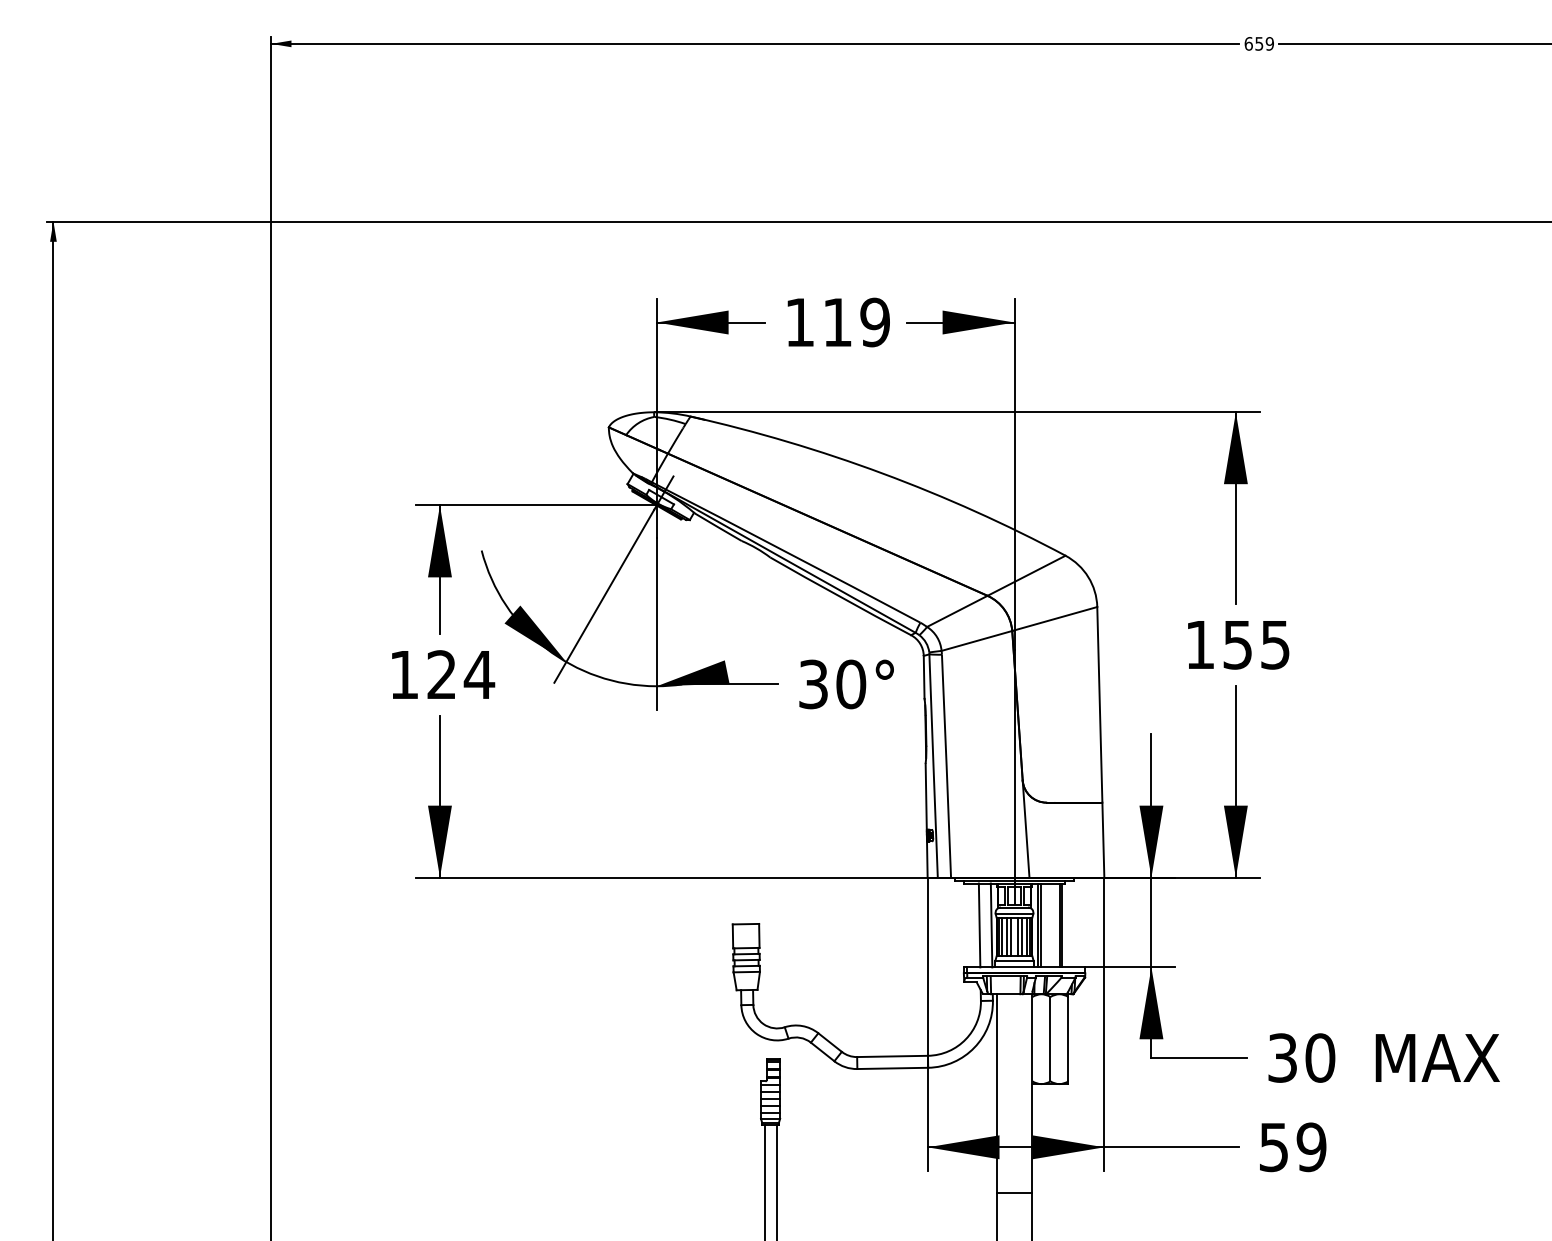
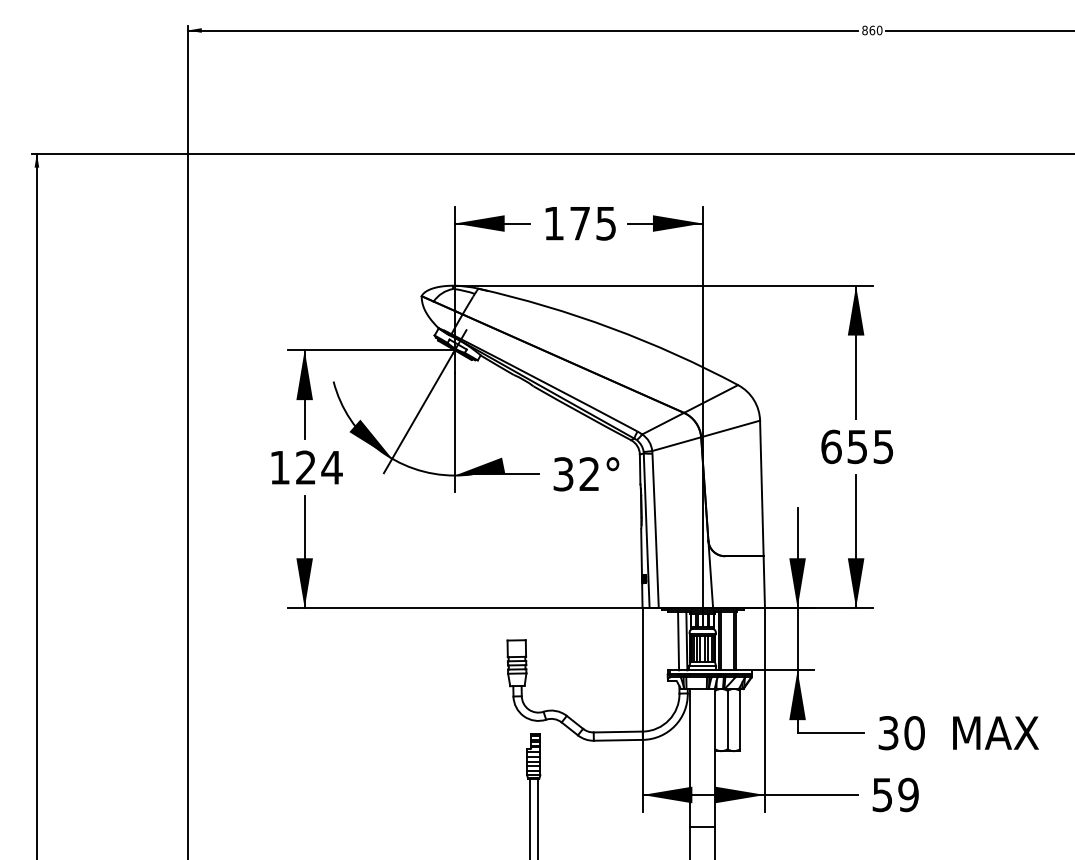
text: (1259, 43) -> (872, 30), 659 -> 860
text: (856, 322) -> (593, 223), 119 -> 175
text: (1200, 644) -> (831, 446), 155 -> 655
text: (851, 684) -> (589, 474), 30° -> 32°

